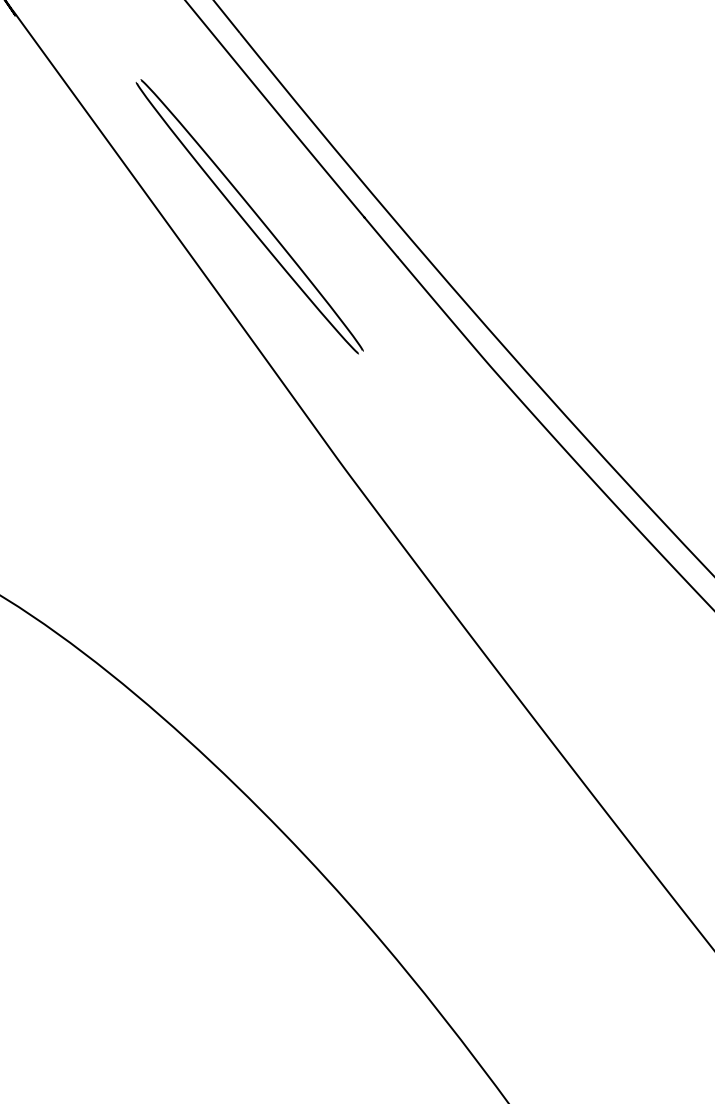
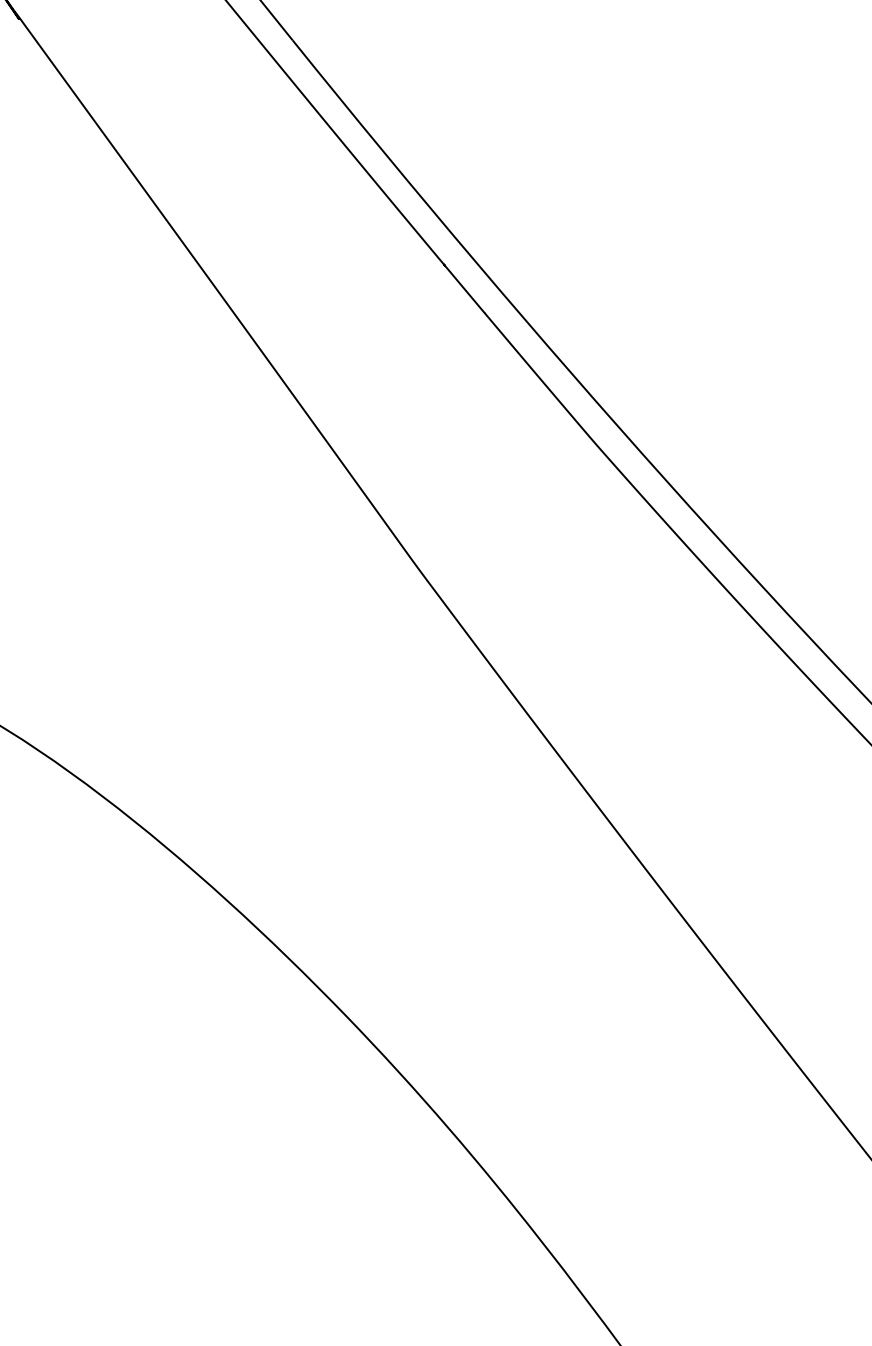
part: (249, 216) -> (304, 263), removed

